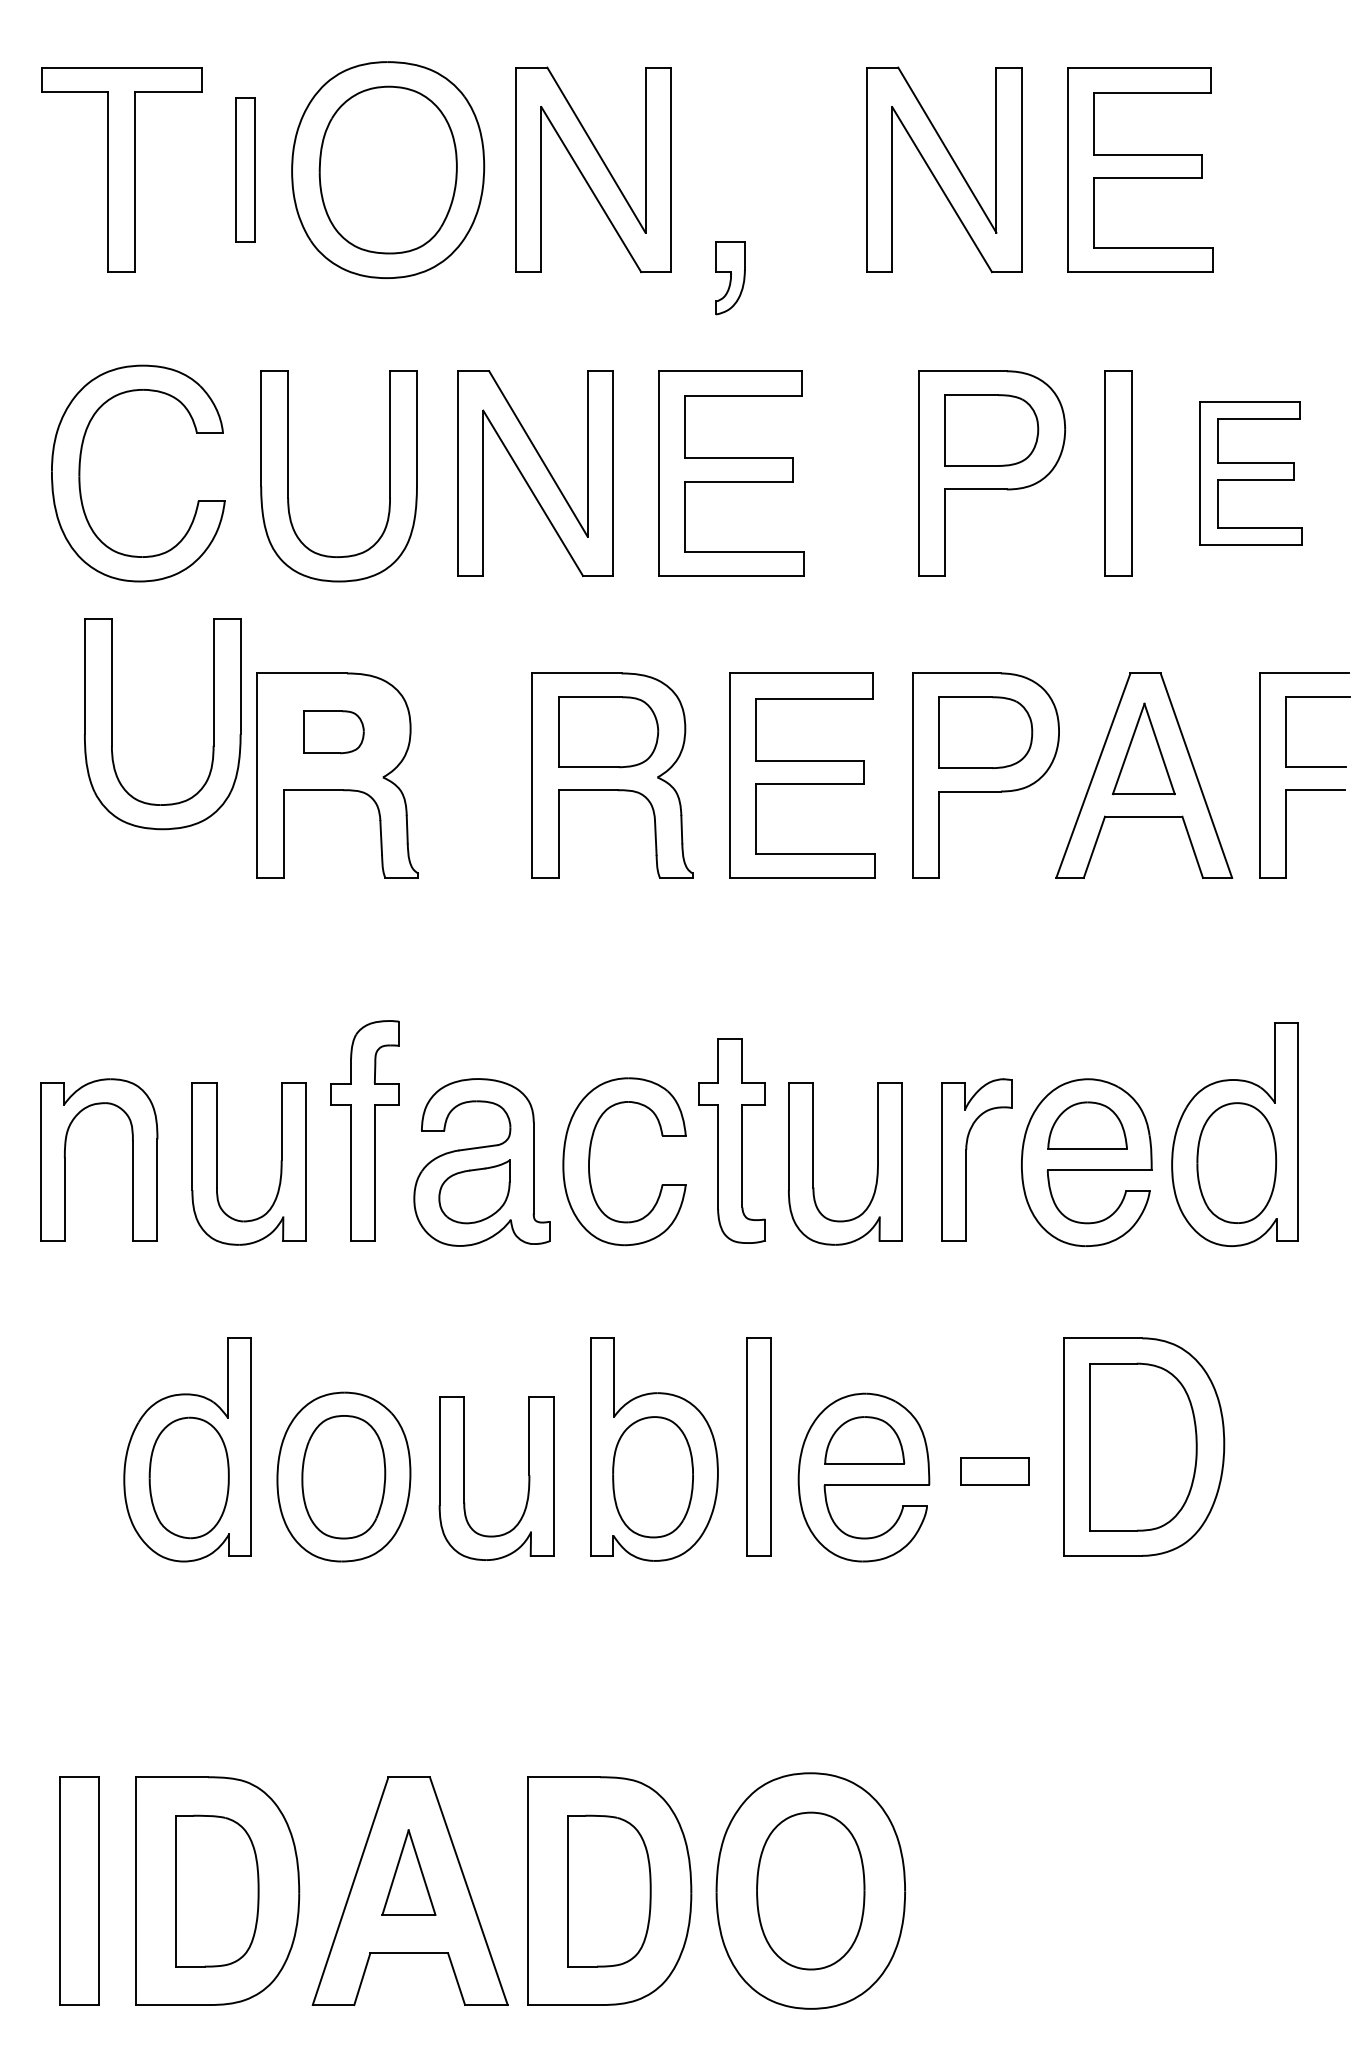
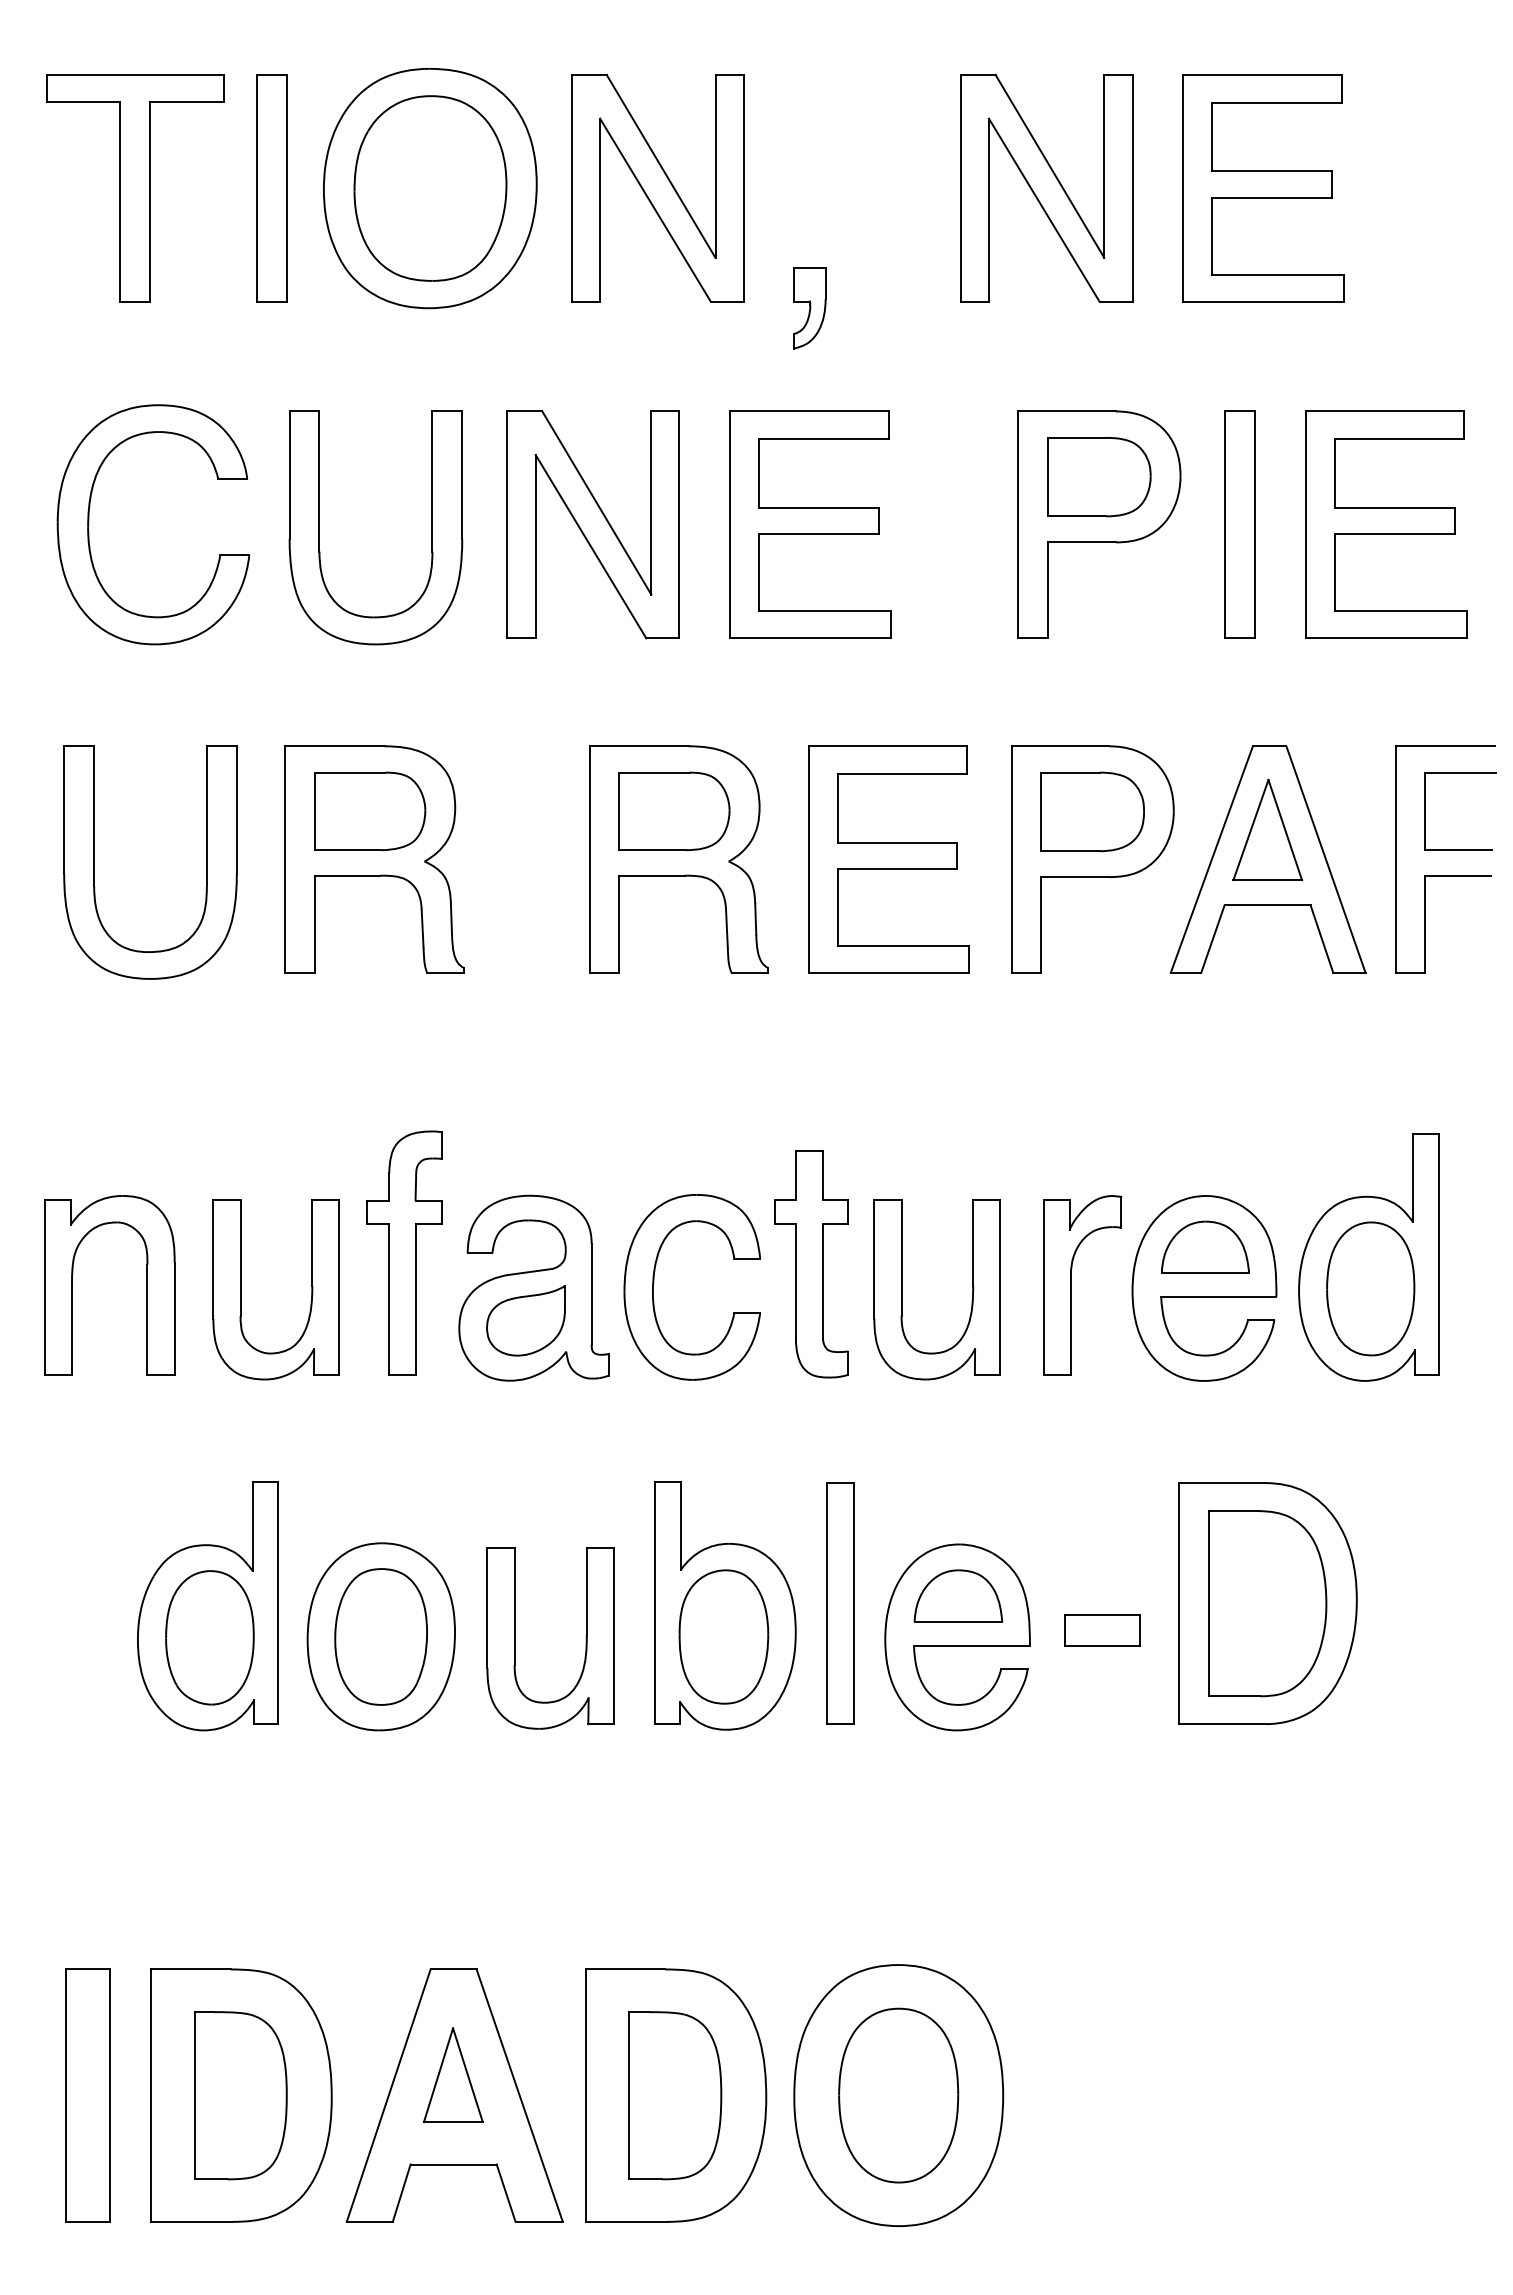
part: (244, 170) -> (271, 188), size x1.43
part: (1251, 473) -> (1386, 524), size x1.43
part: (112, 724) -> (94, 862), moved
part: (334, 732) -> (370, 811), size x1.67

